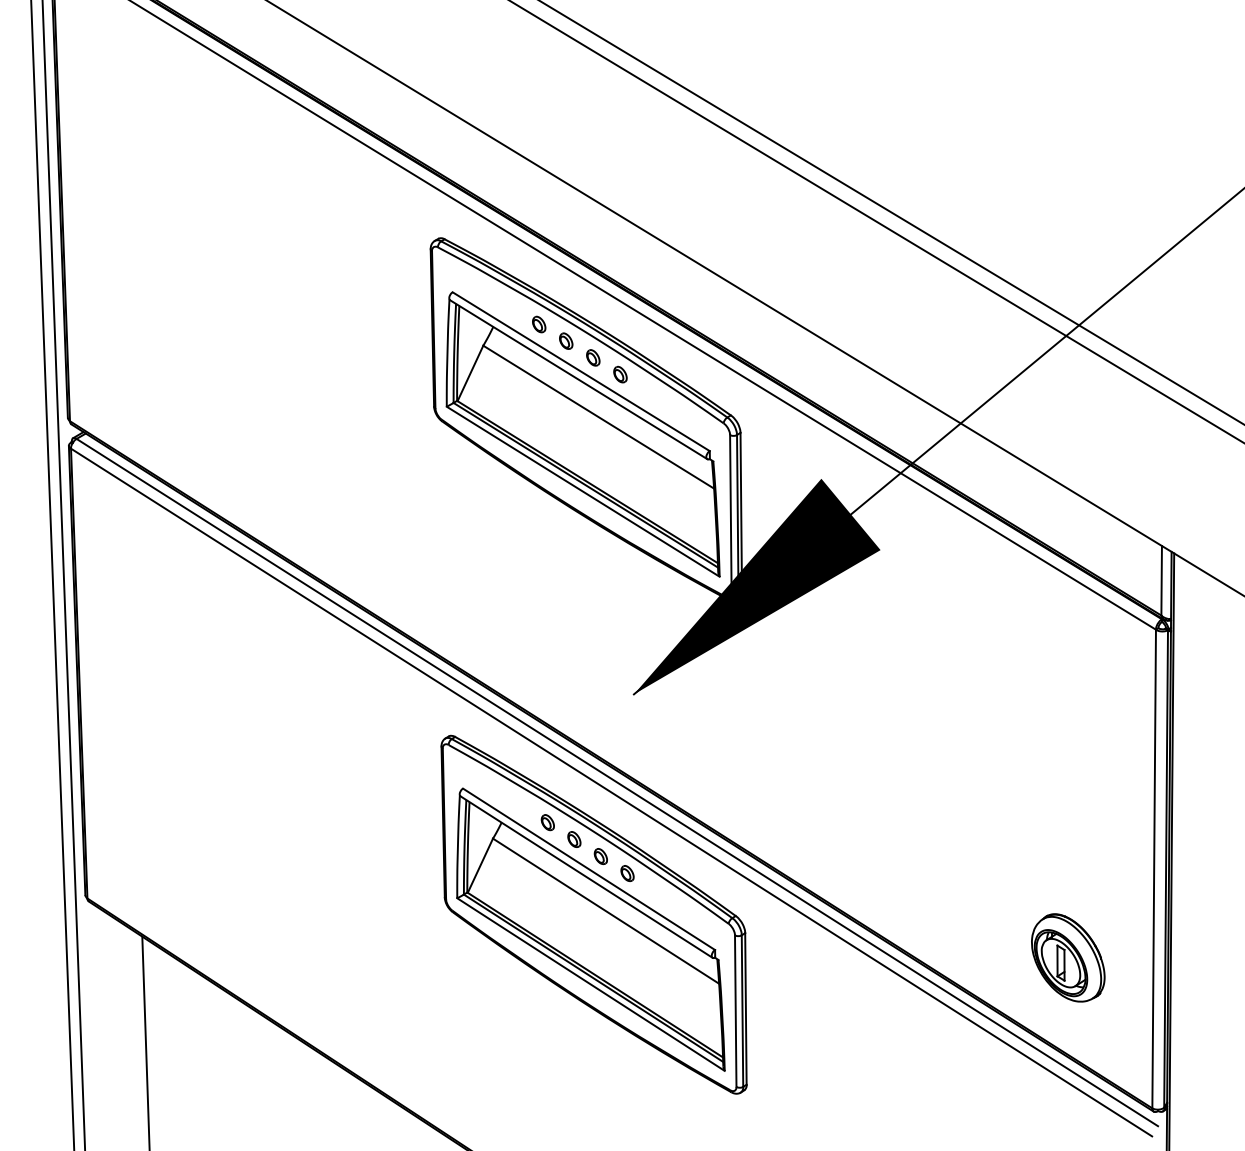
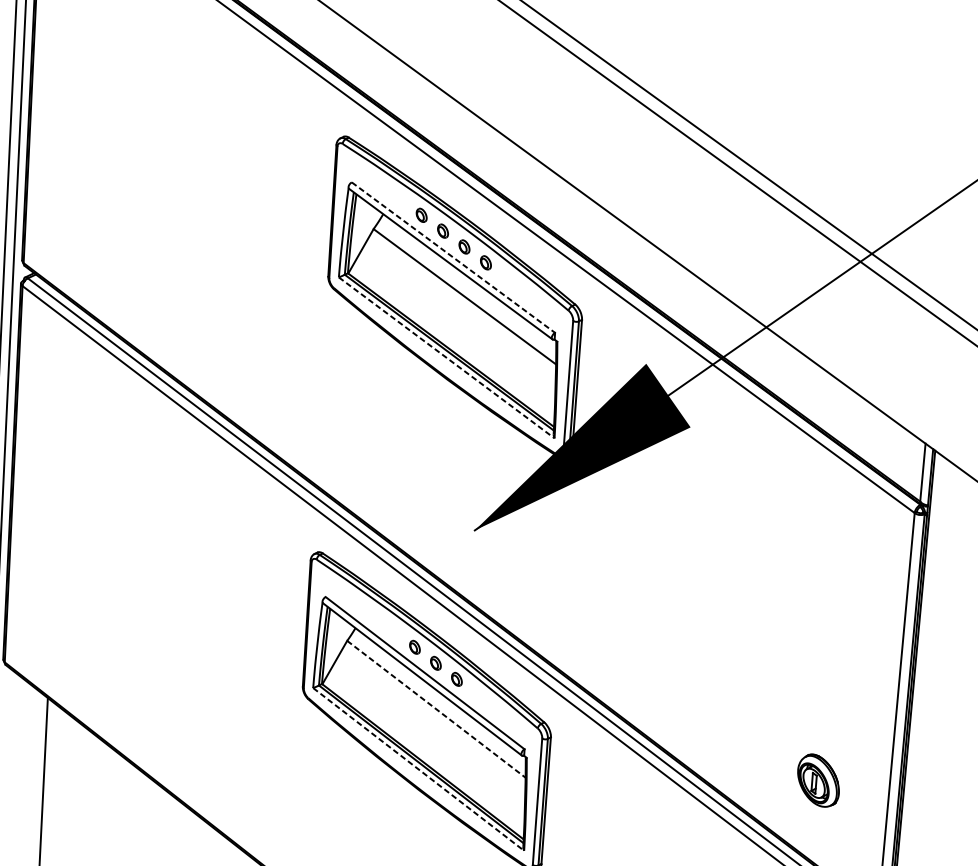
line: (581, 371) -> (453, 257), solid -> dashed
line: (583, 491) -> (446, 357), solid -> dashed
part: (547, 822) -> (393, 631), removed
line: (606, 911) -> (436, 709), solid -> dashed
part: (1068, 957) -> (818, 780), size x0.7
line: (591, 984) -> (419, 769), solid -> dashed

